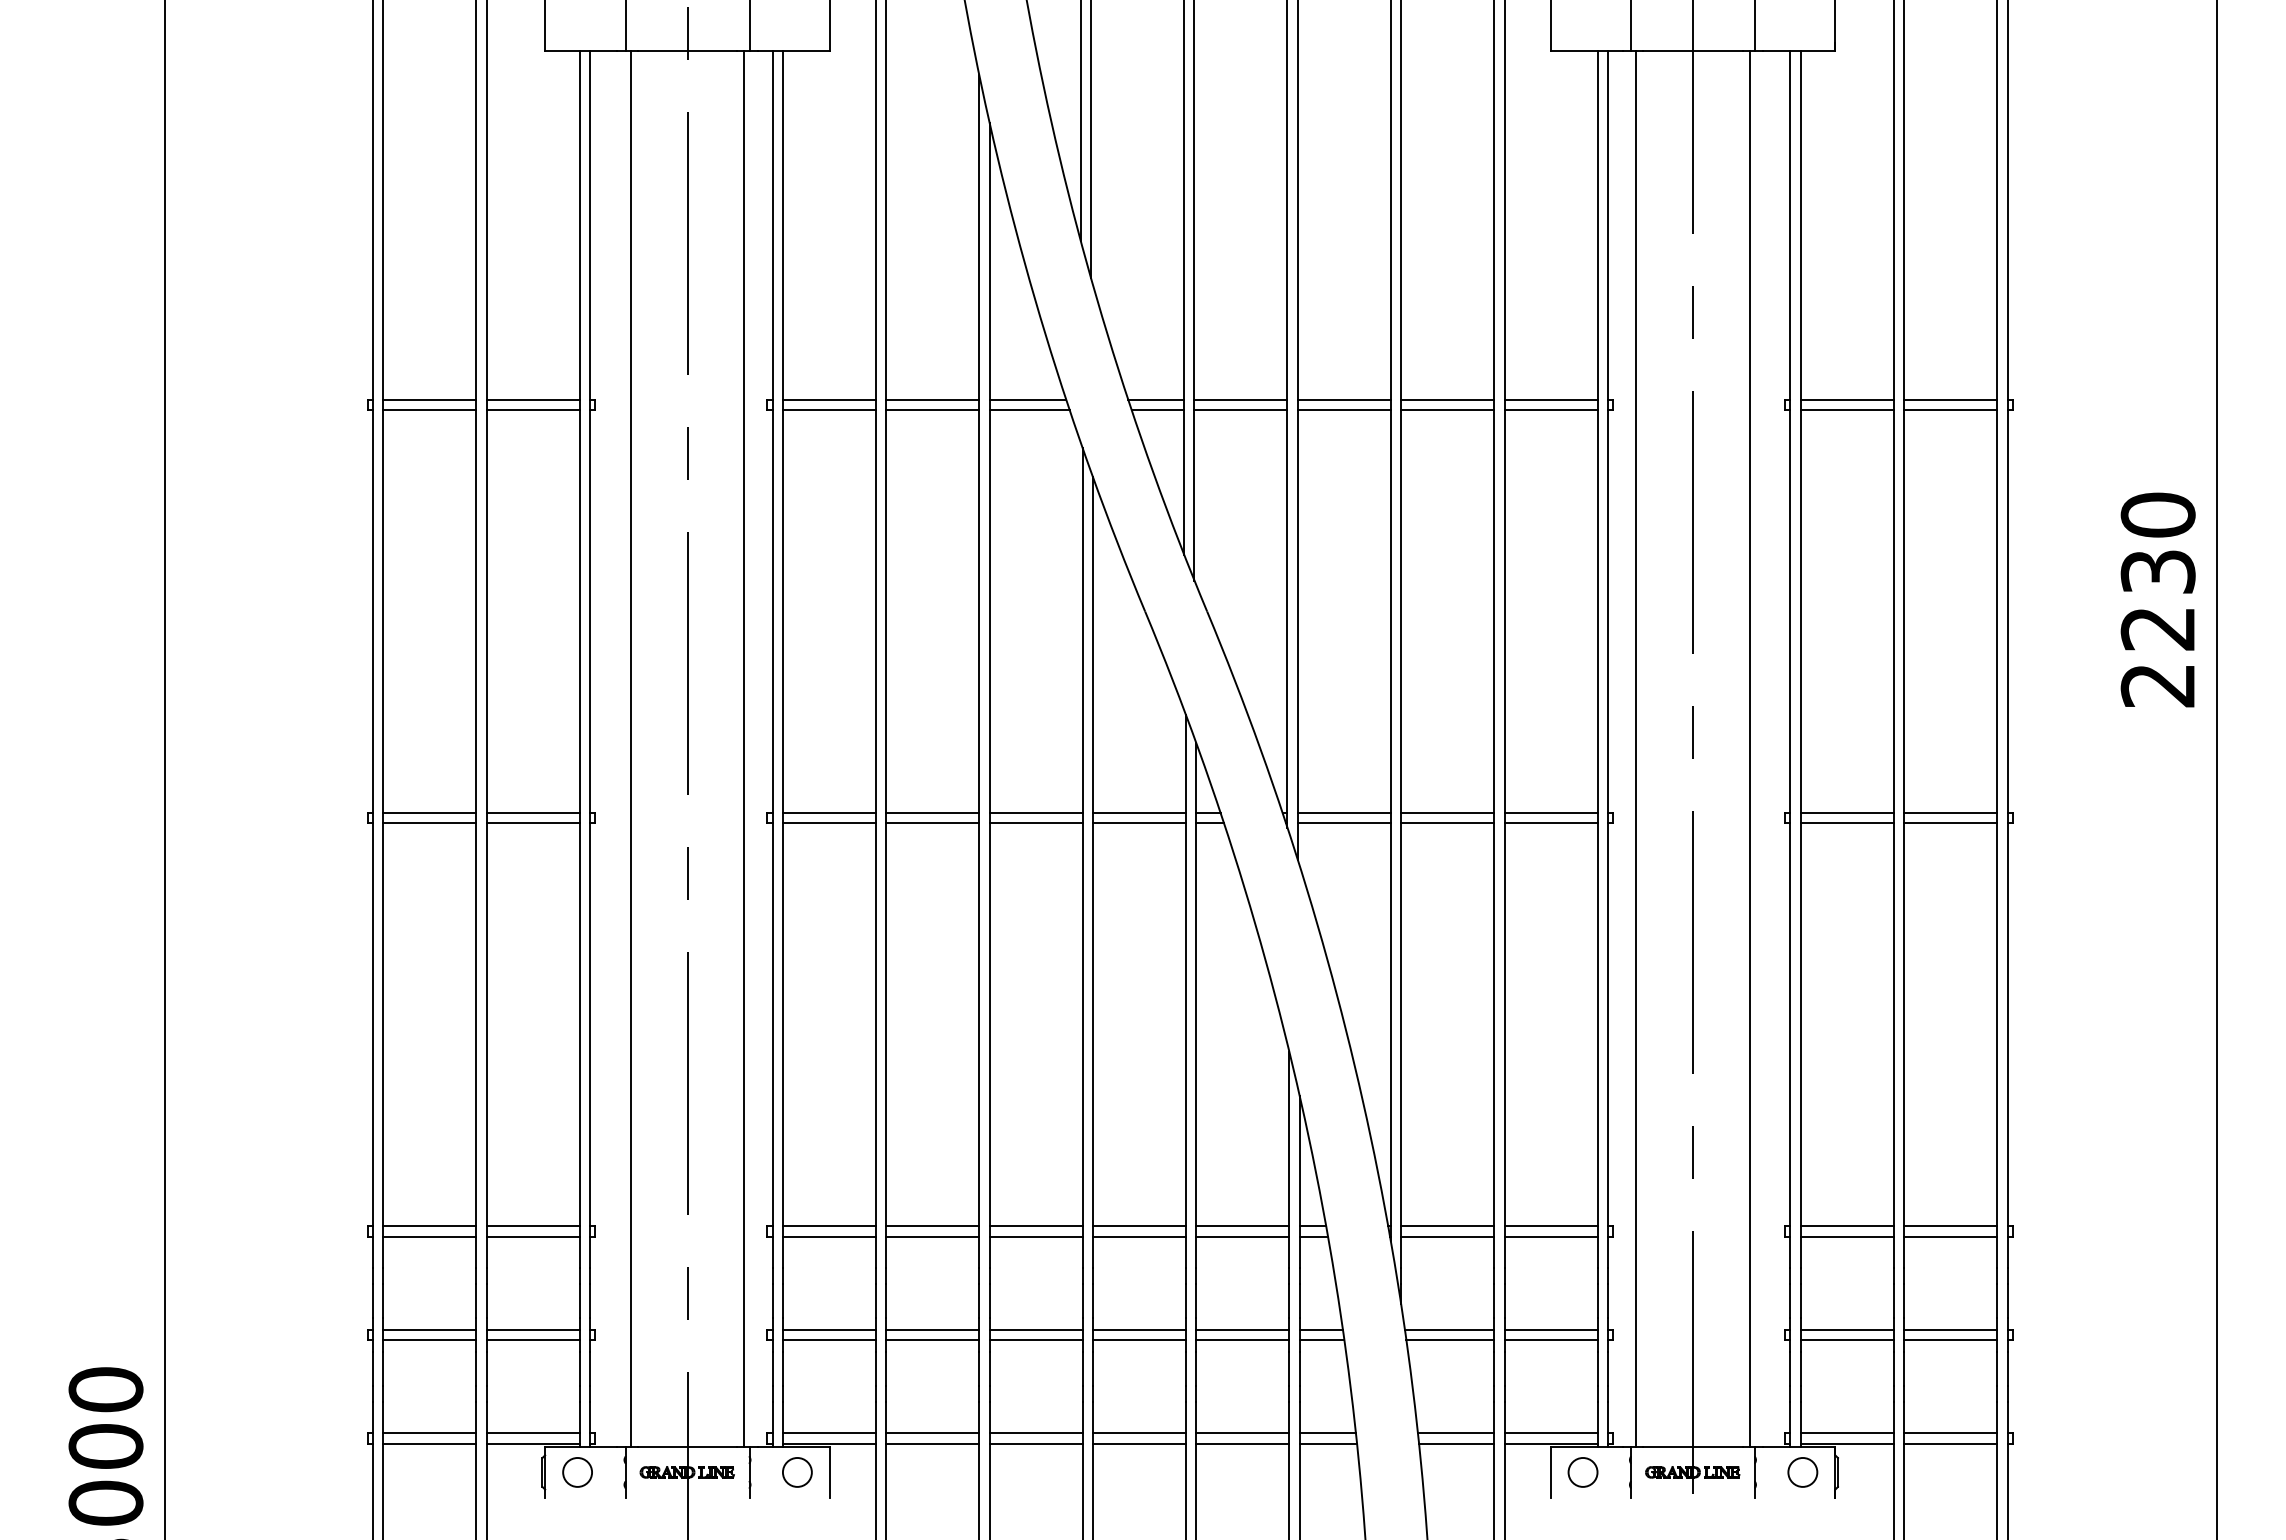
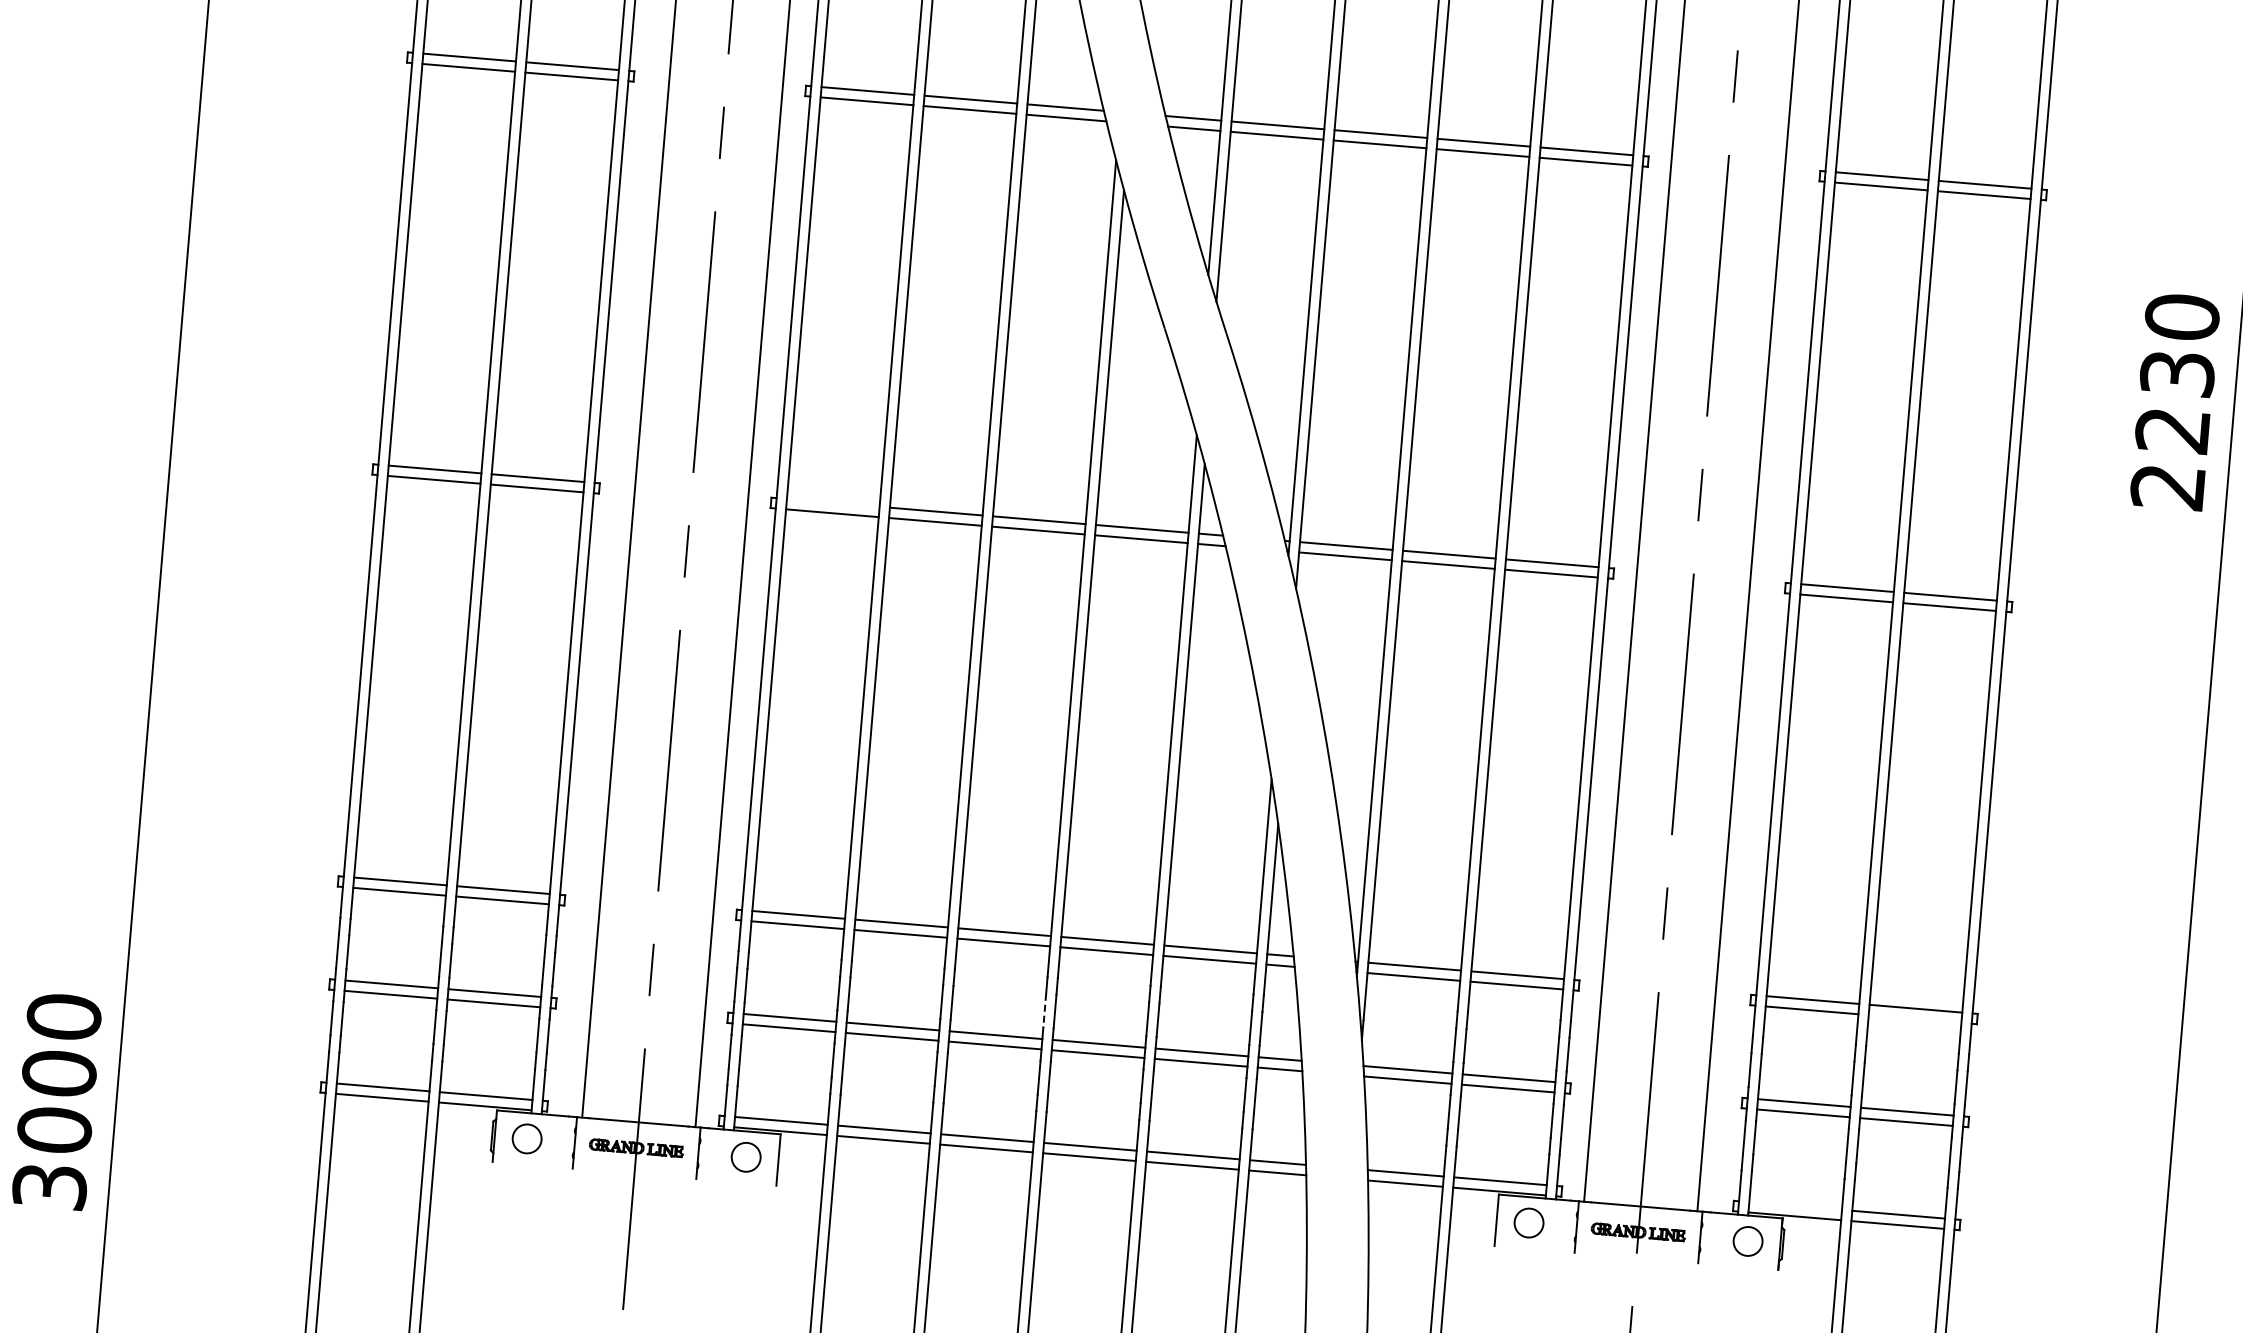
line: (828, 813) -> (832, 503), removed
line: (1950, 1236) -> (1914, 1018), removed
line: (1082, 1301) -> (1044, 1010), solid -> dashed
line: (1846, 1433) -> (1794, 1206), removed

